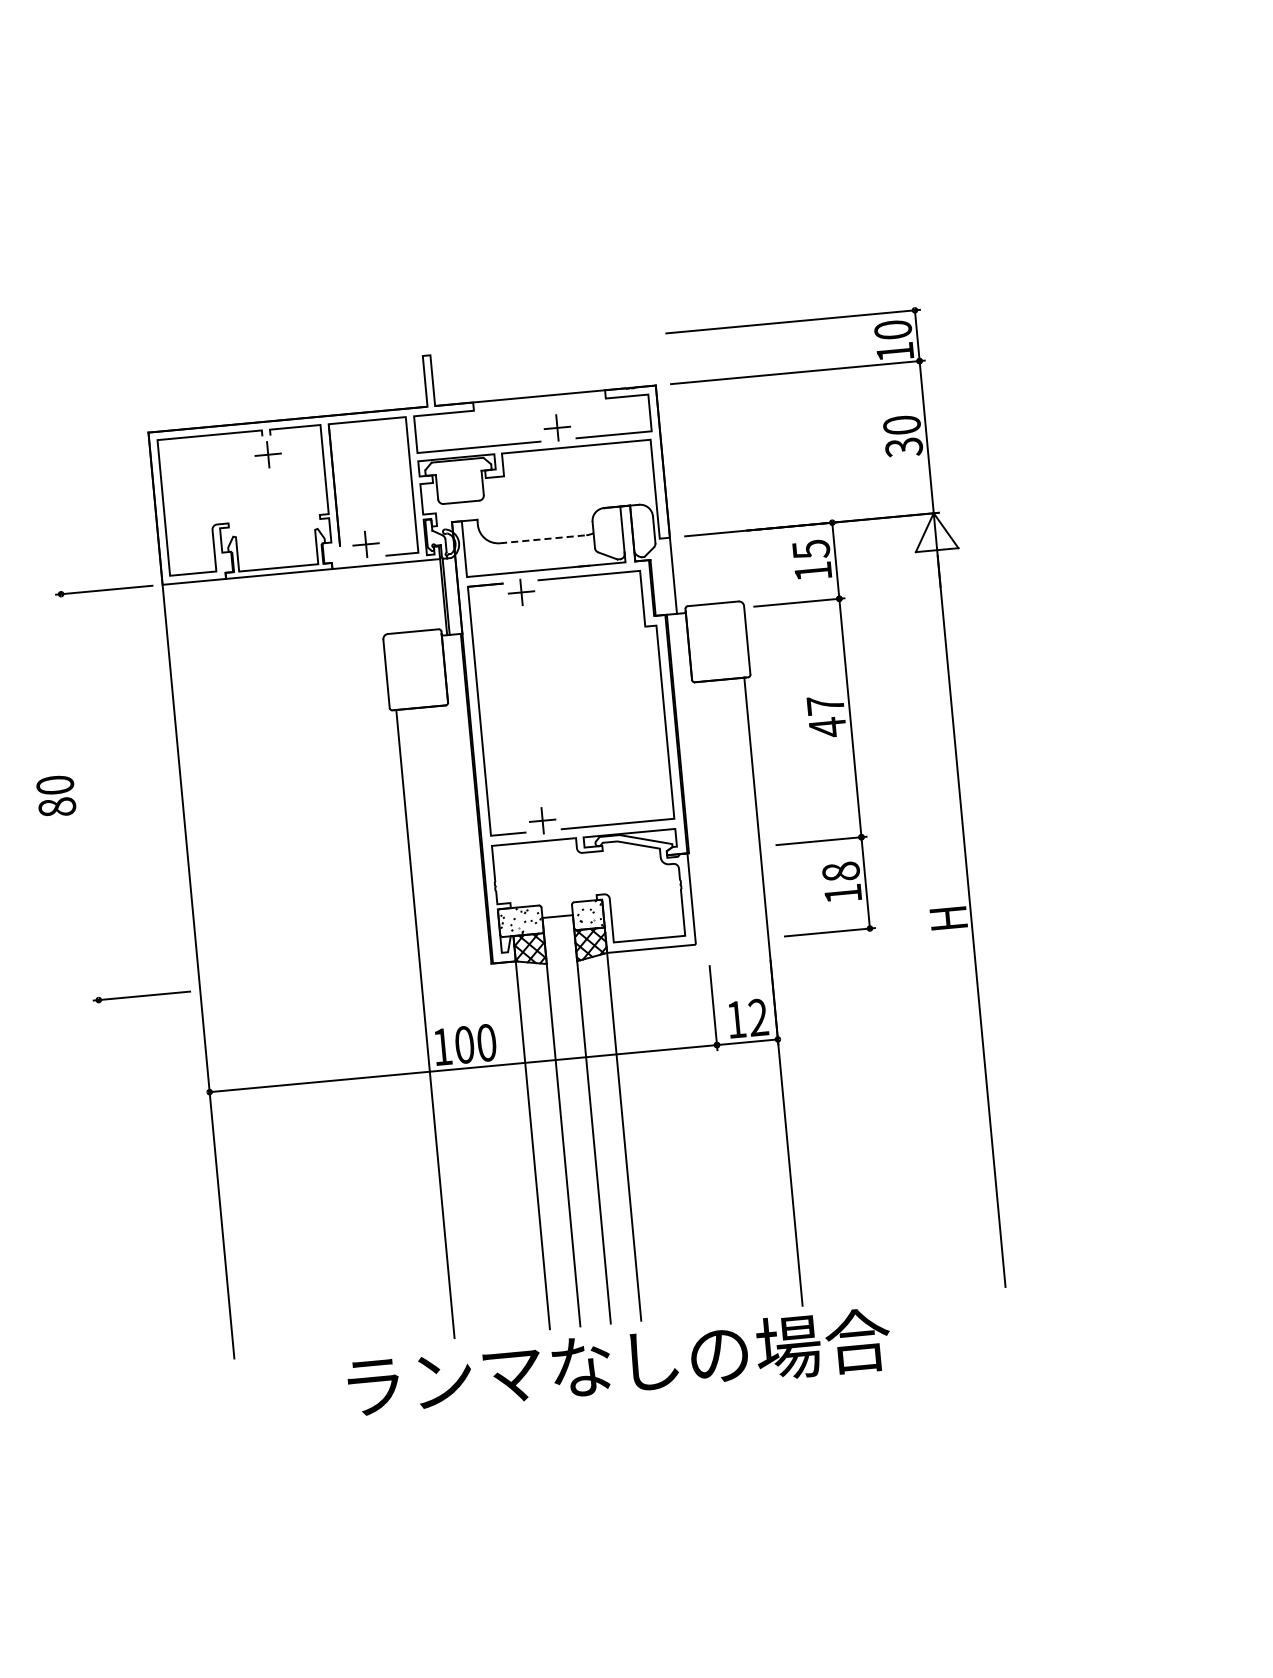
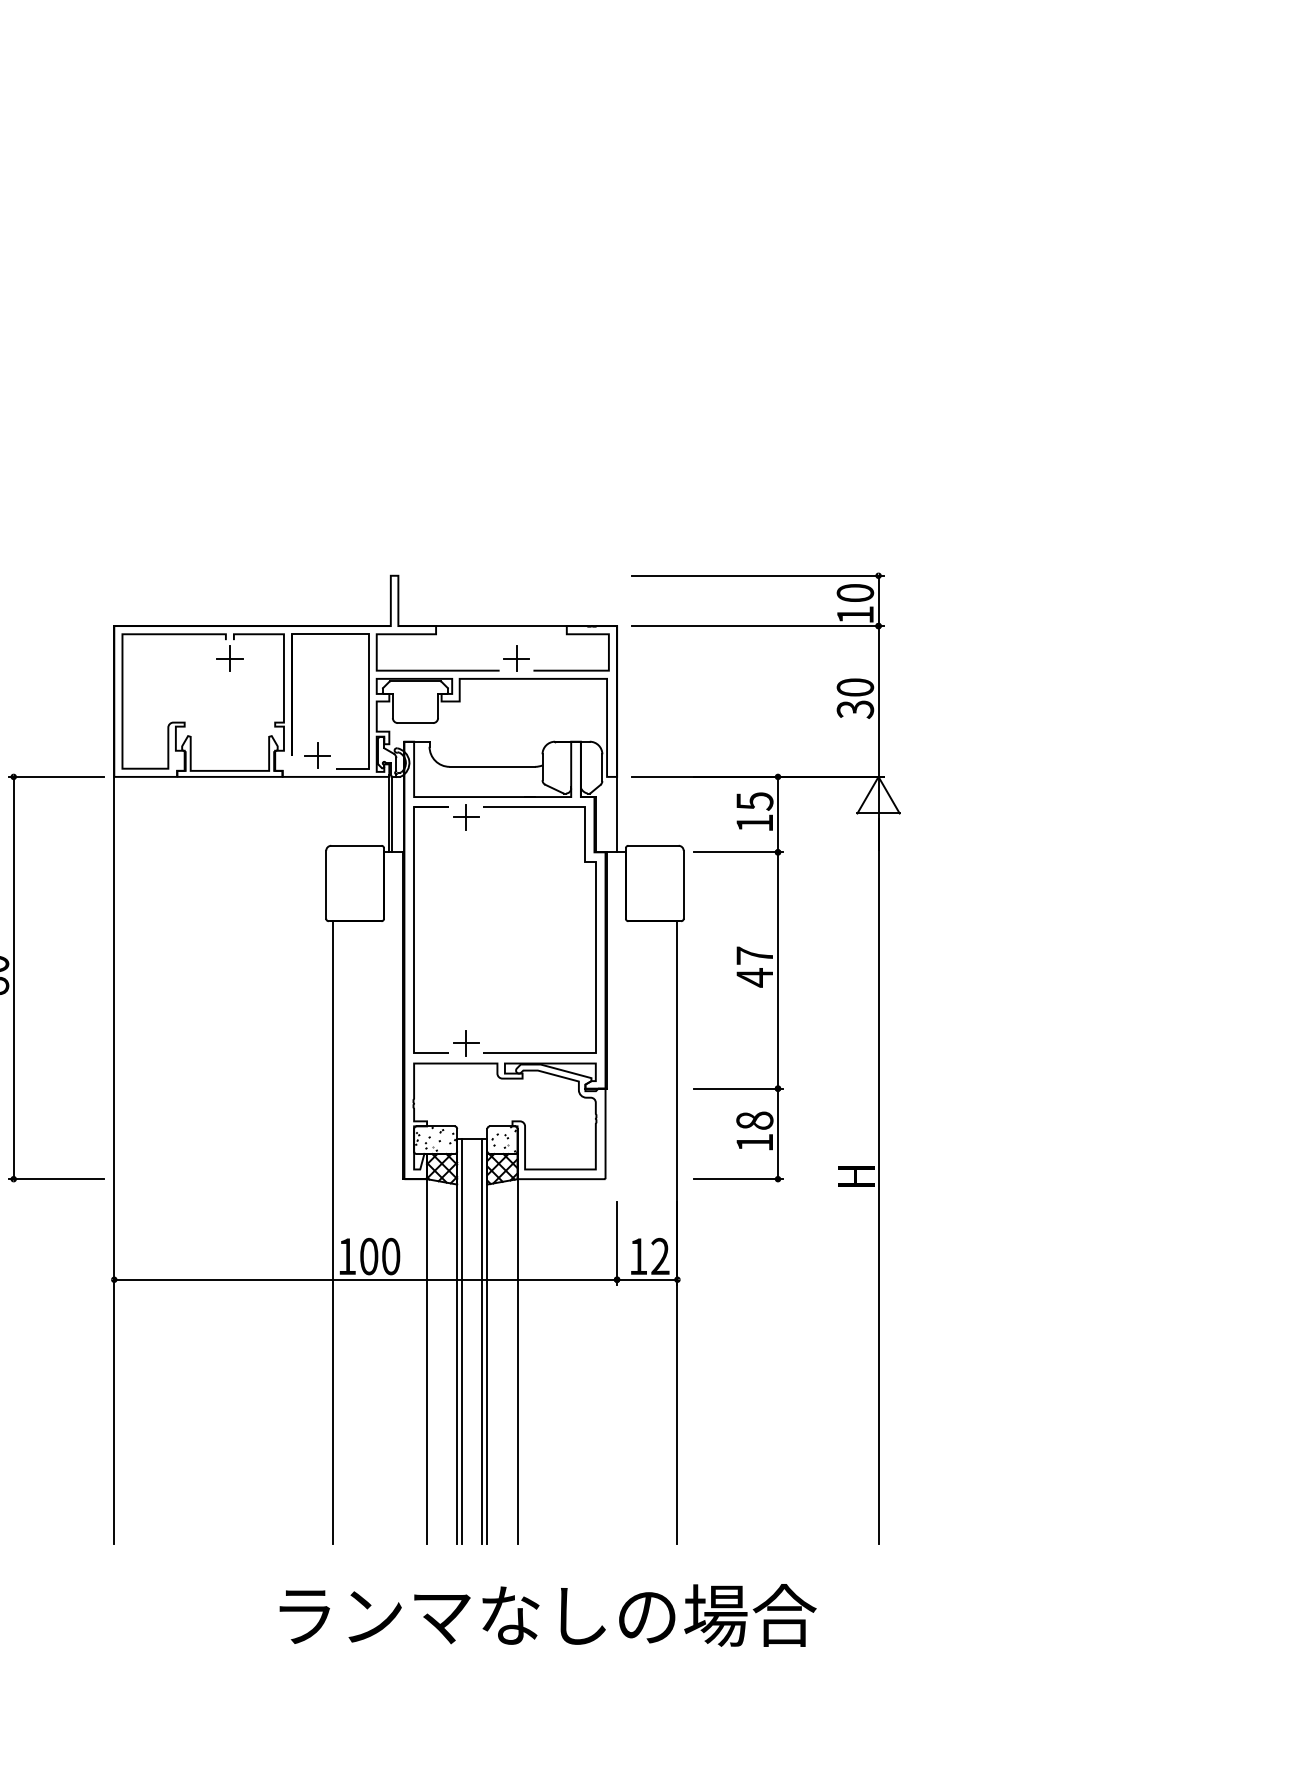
line: (543, 538) -> (492, 766), dashed -> solid
line: (79, 796) -> (13, 977), added
line: (586, 1118) -> (482, 1340), added
line: (566, 1120) -> (462, 1340), added
text: (618, 1363) -> (547, 1615), moved

